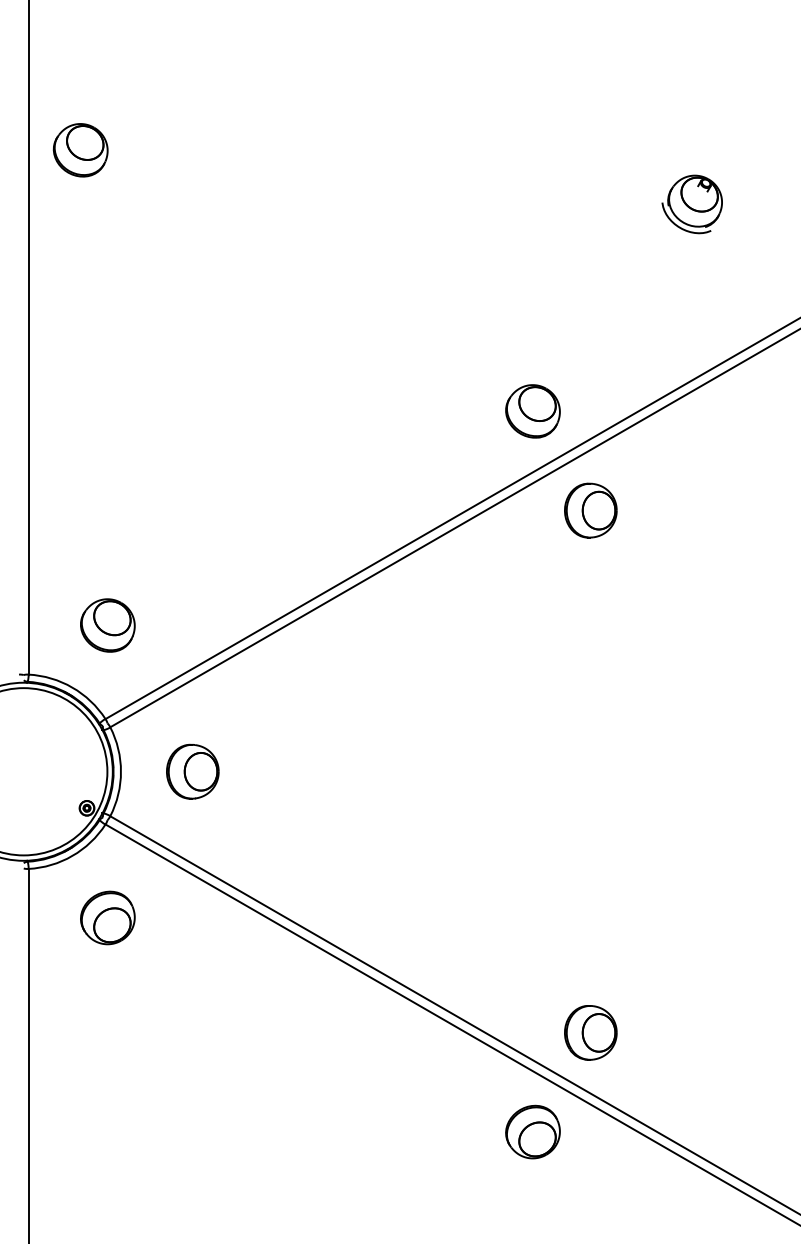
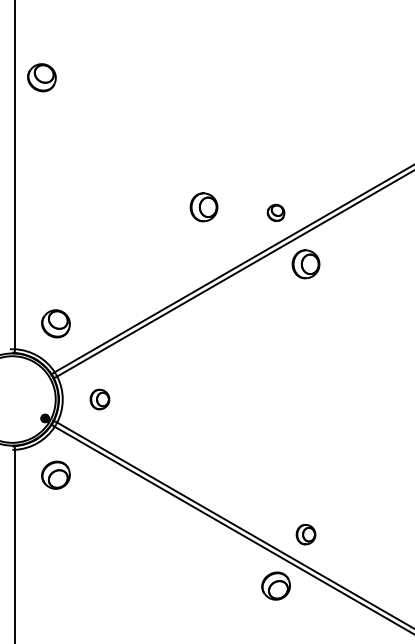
part: (692, 203) -> (358, 105), removed
part: (392, 400) -> (203, 207), added
part: (531, 410) -> (275, 212), size x0.6
part: (191, 771) -> (99, 399), size x0.7
part: (589, 1032) -> (305, 534), size x0.7

